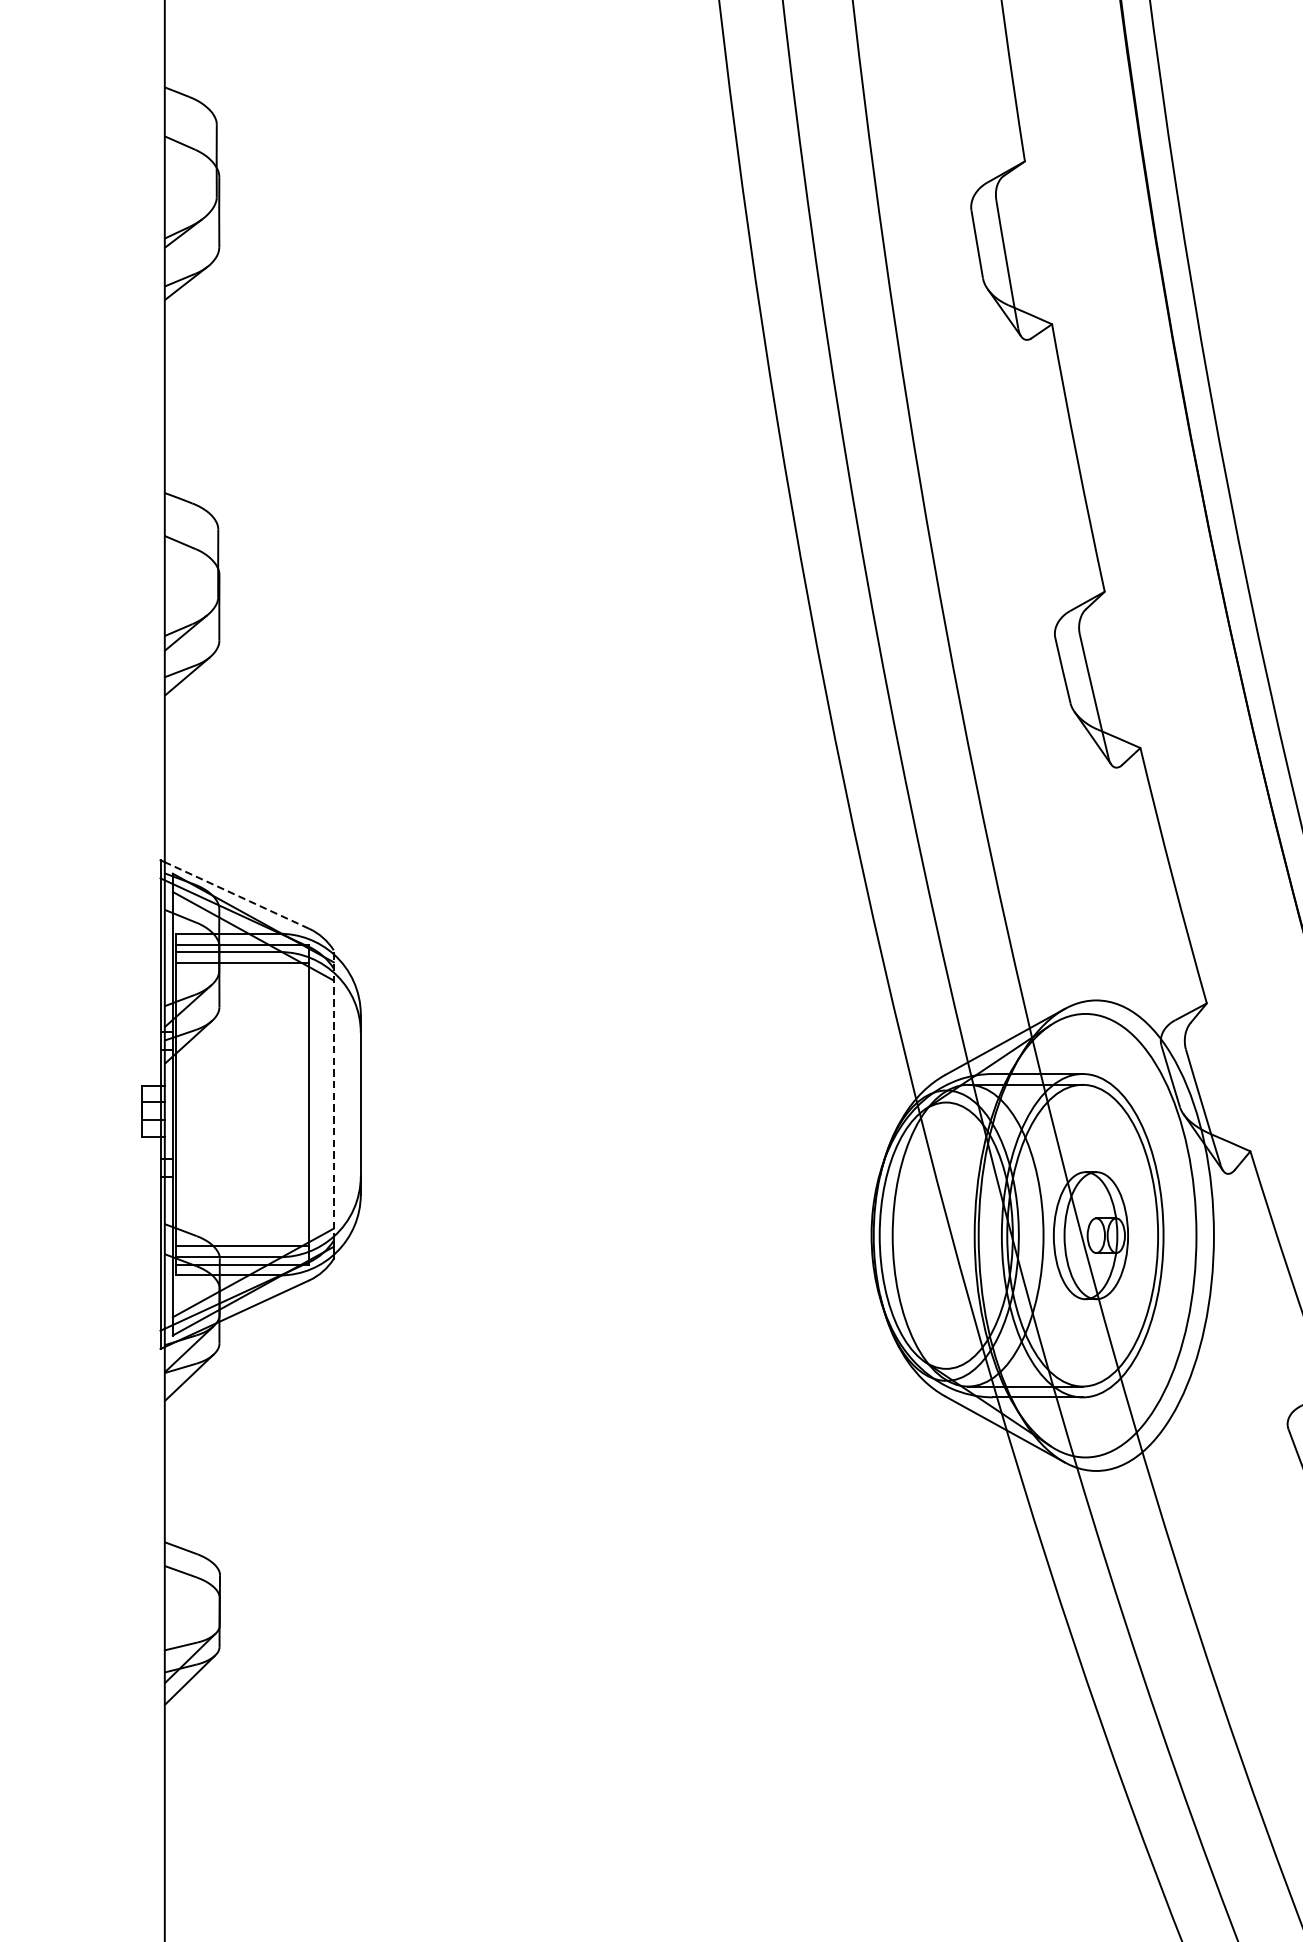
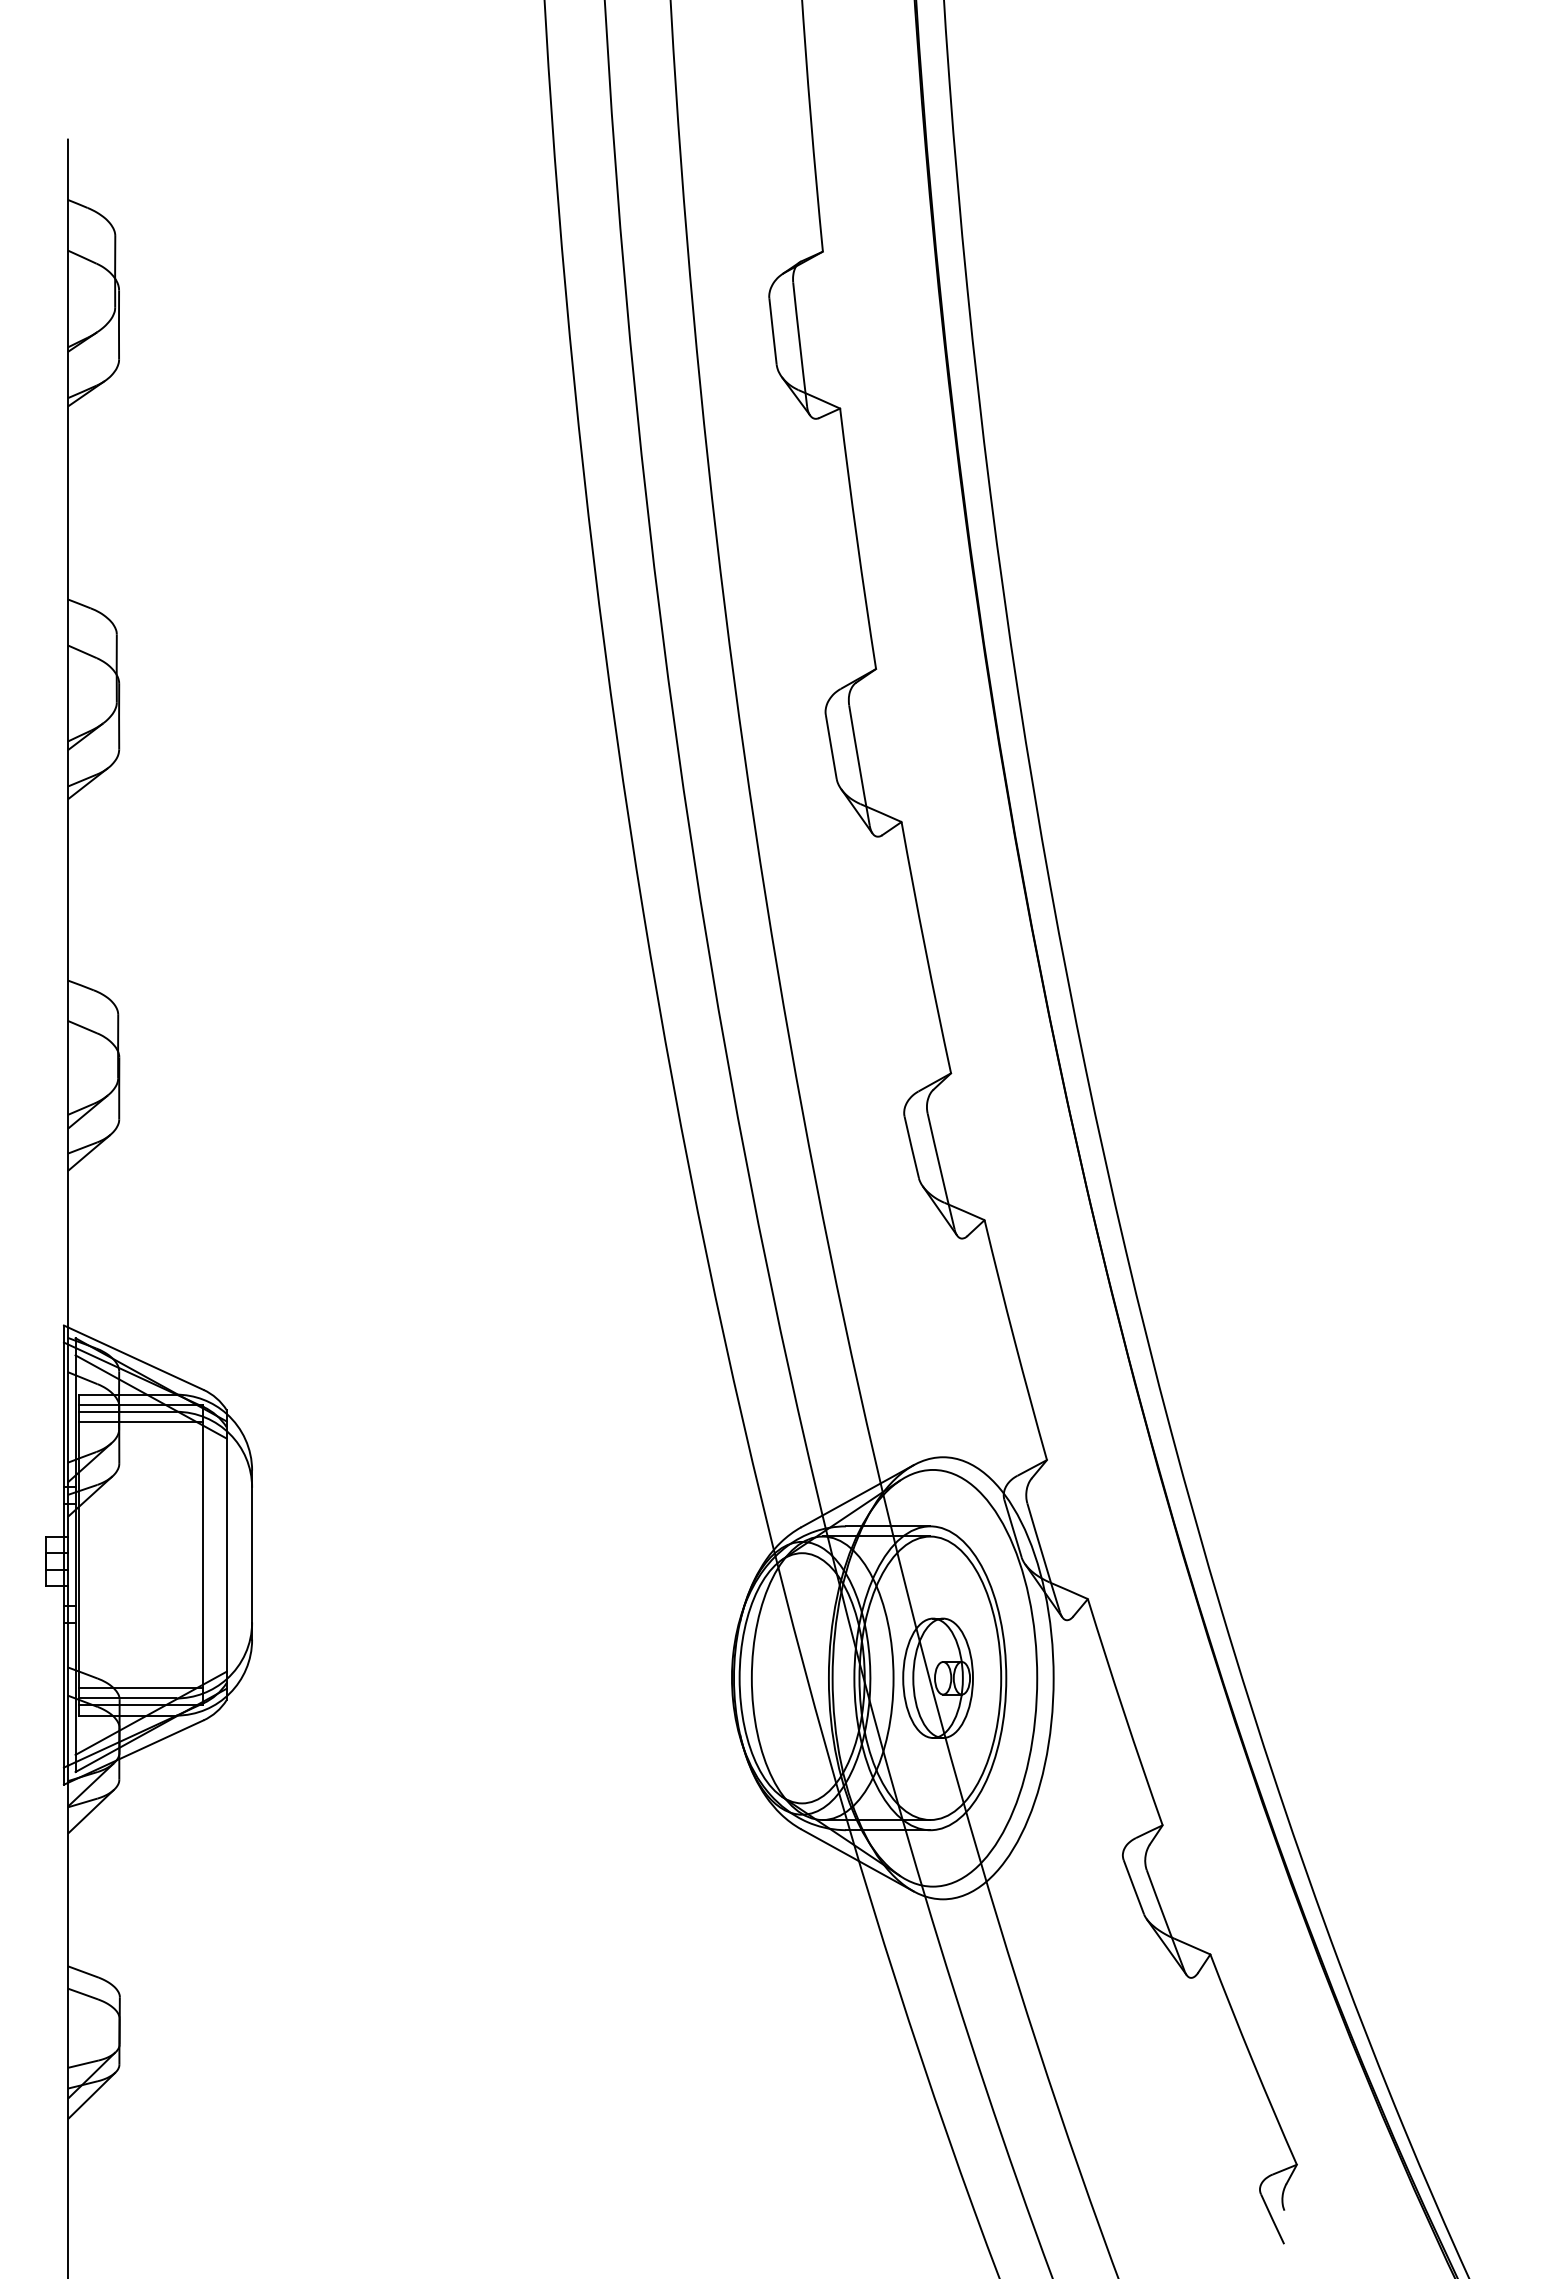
line: (236, 895) -> (135, 1358), dashed -> solid
line: (333, 1095) -> (226, 1546), dashed -> solid

